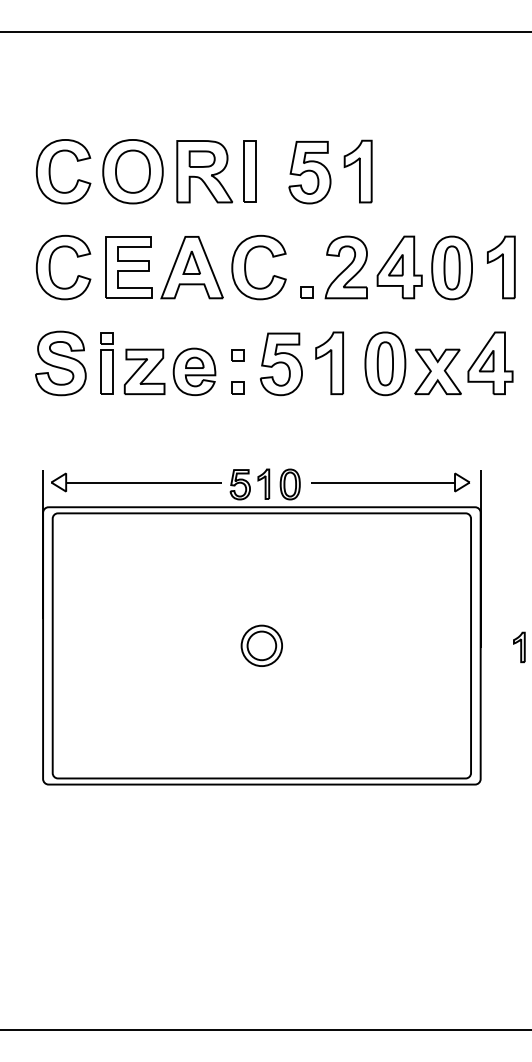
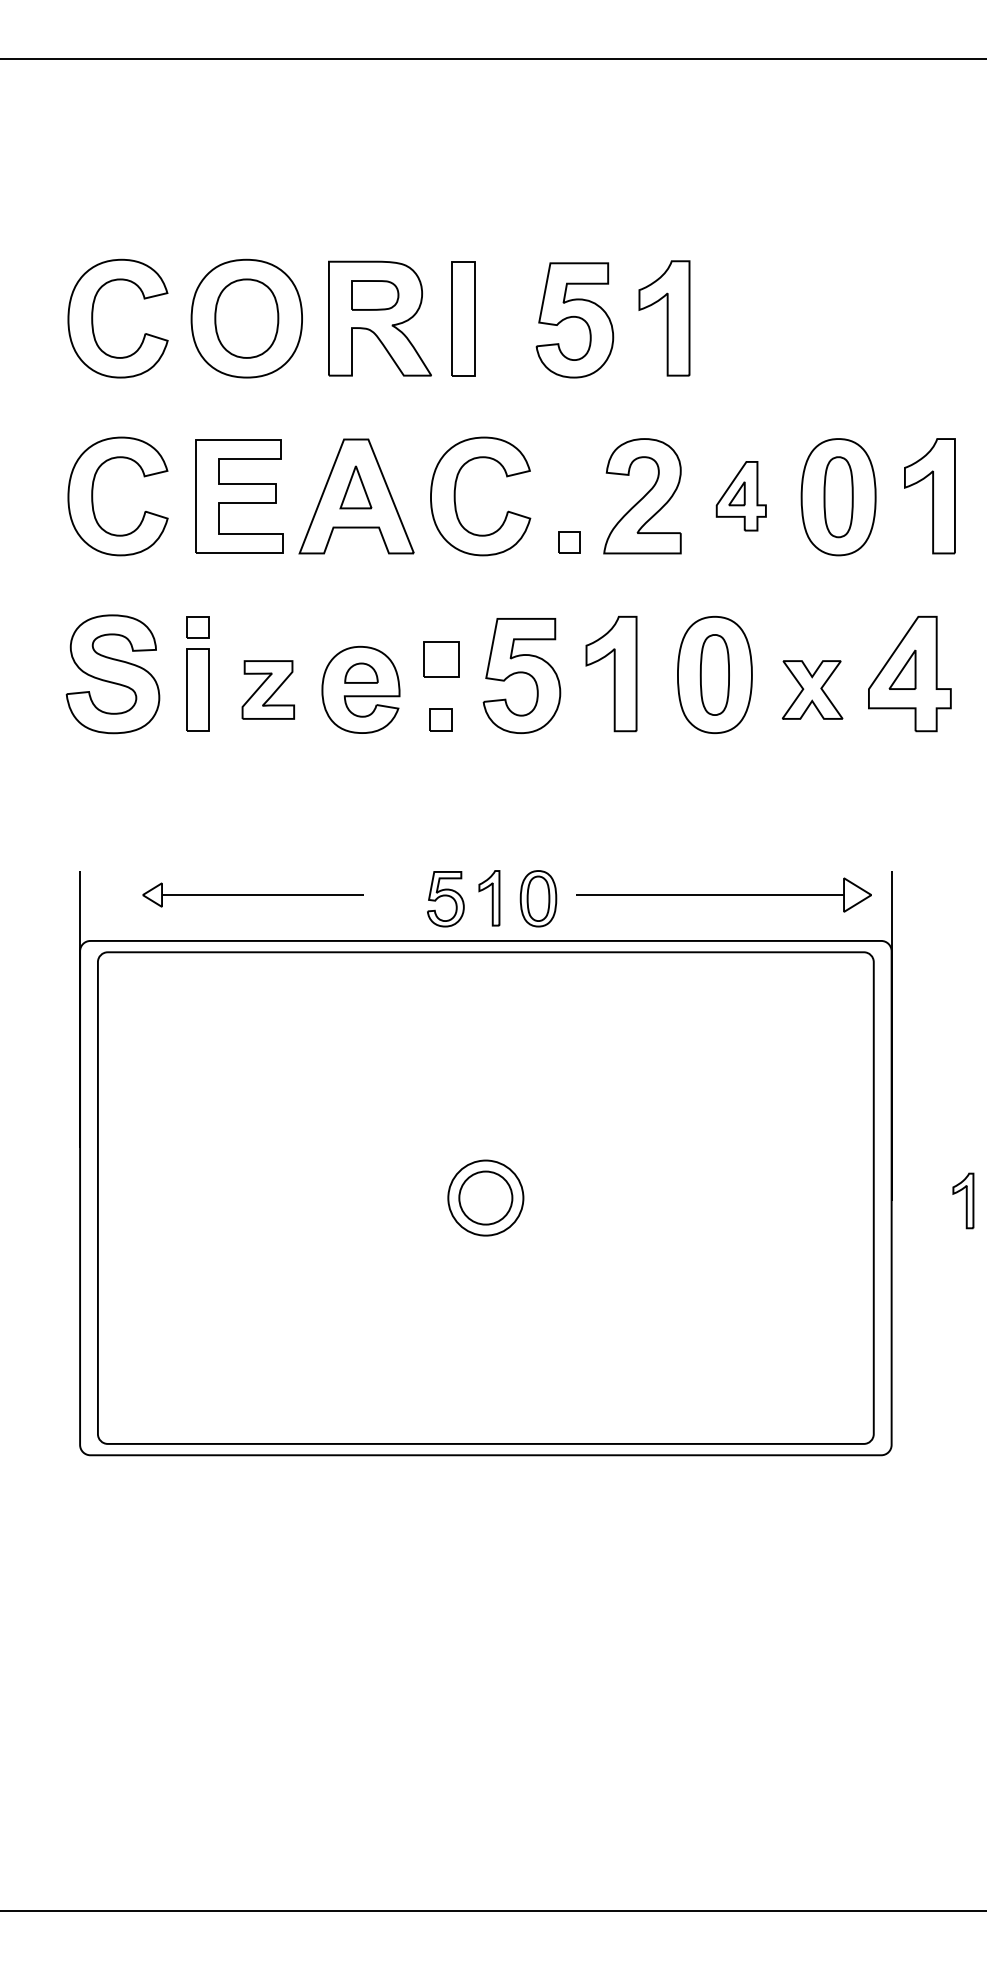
part: (399, 267) -> (741, 496), size x0.6
part: (237, 355) -> (440, 659), size x1.6
part: (144, 371) -> (268, 689), size x0.7
part: (437, 371) -> (811, 689), size x0.7
part: (136, 482) -> (253, 895), size x0.7

